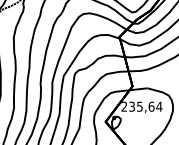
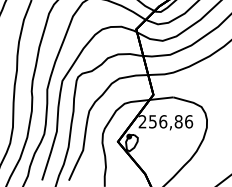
text: (145, 106) -> (170, 121), 235,64 -> 256,86

